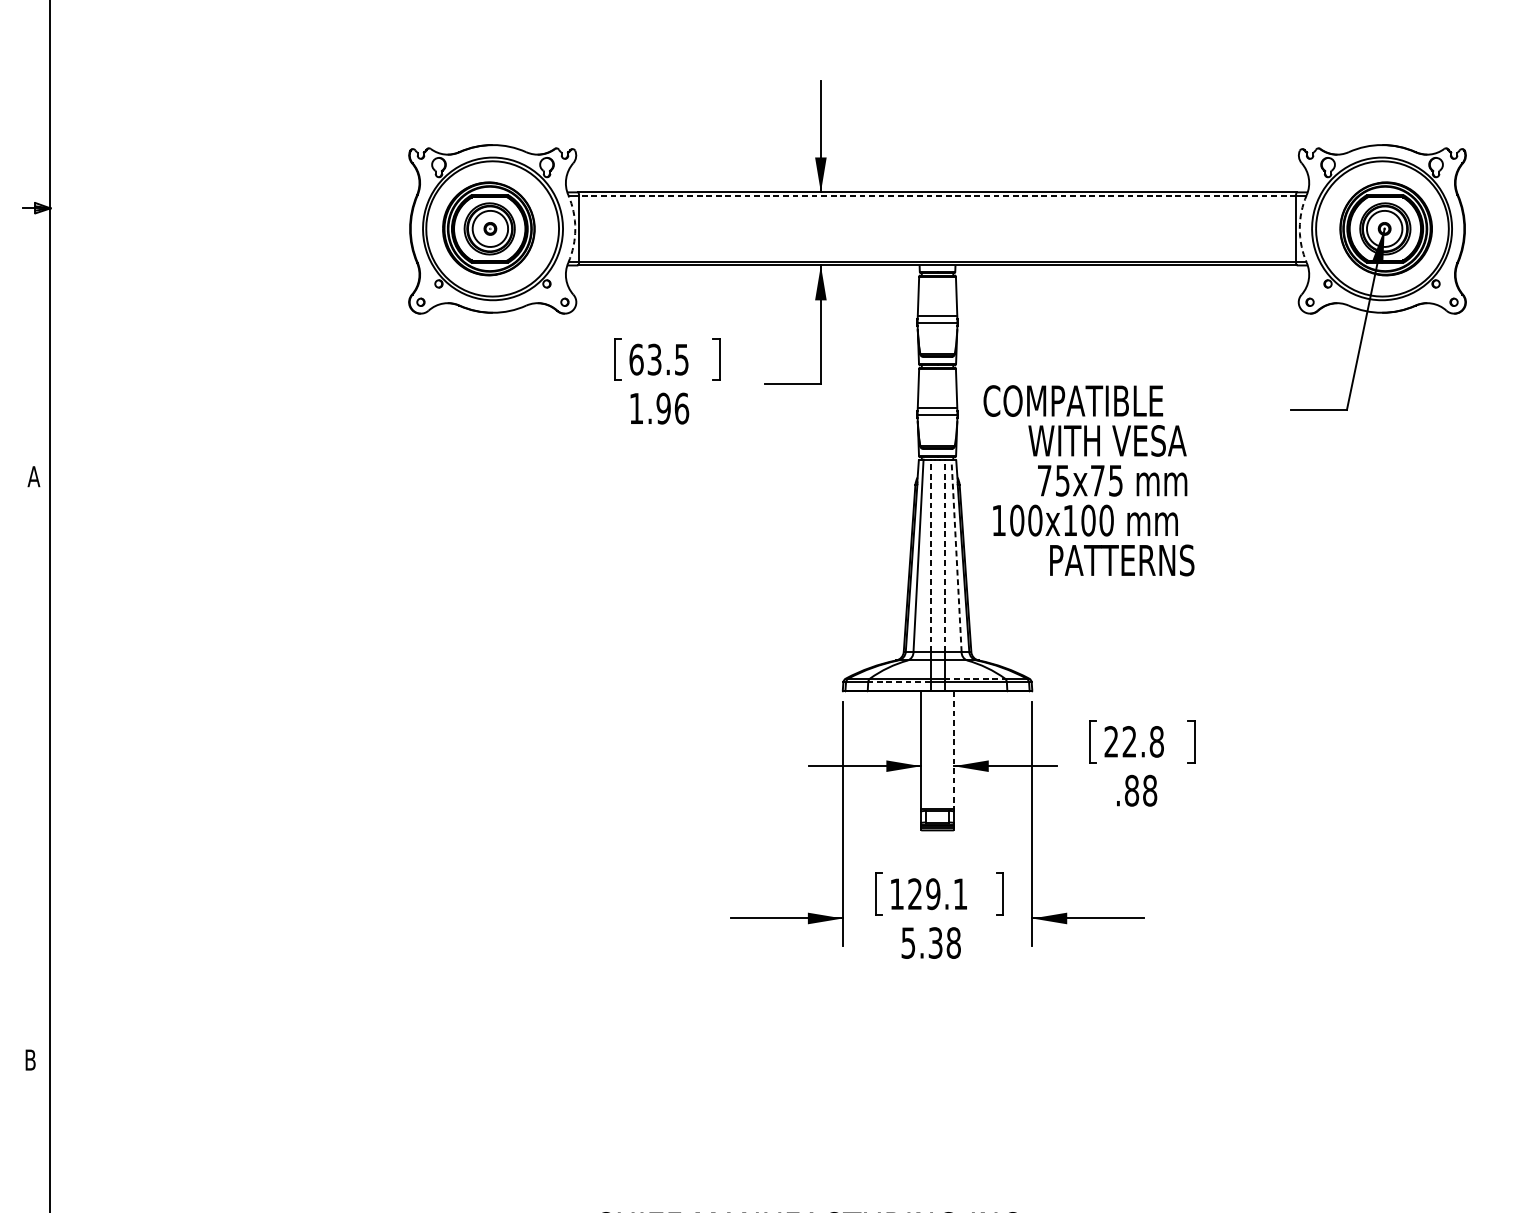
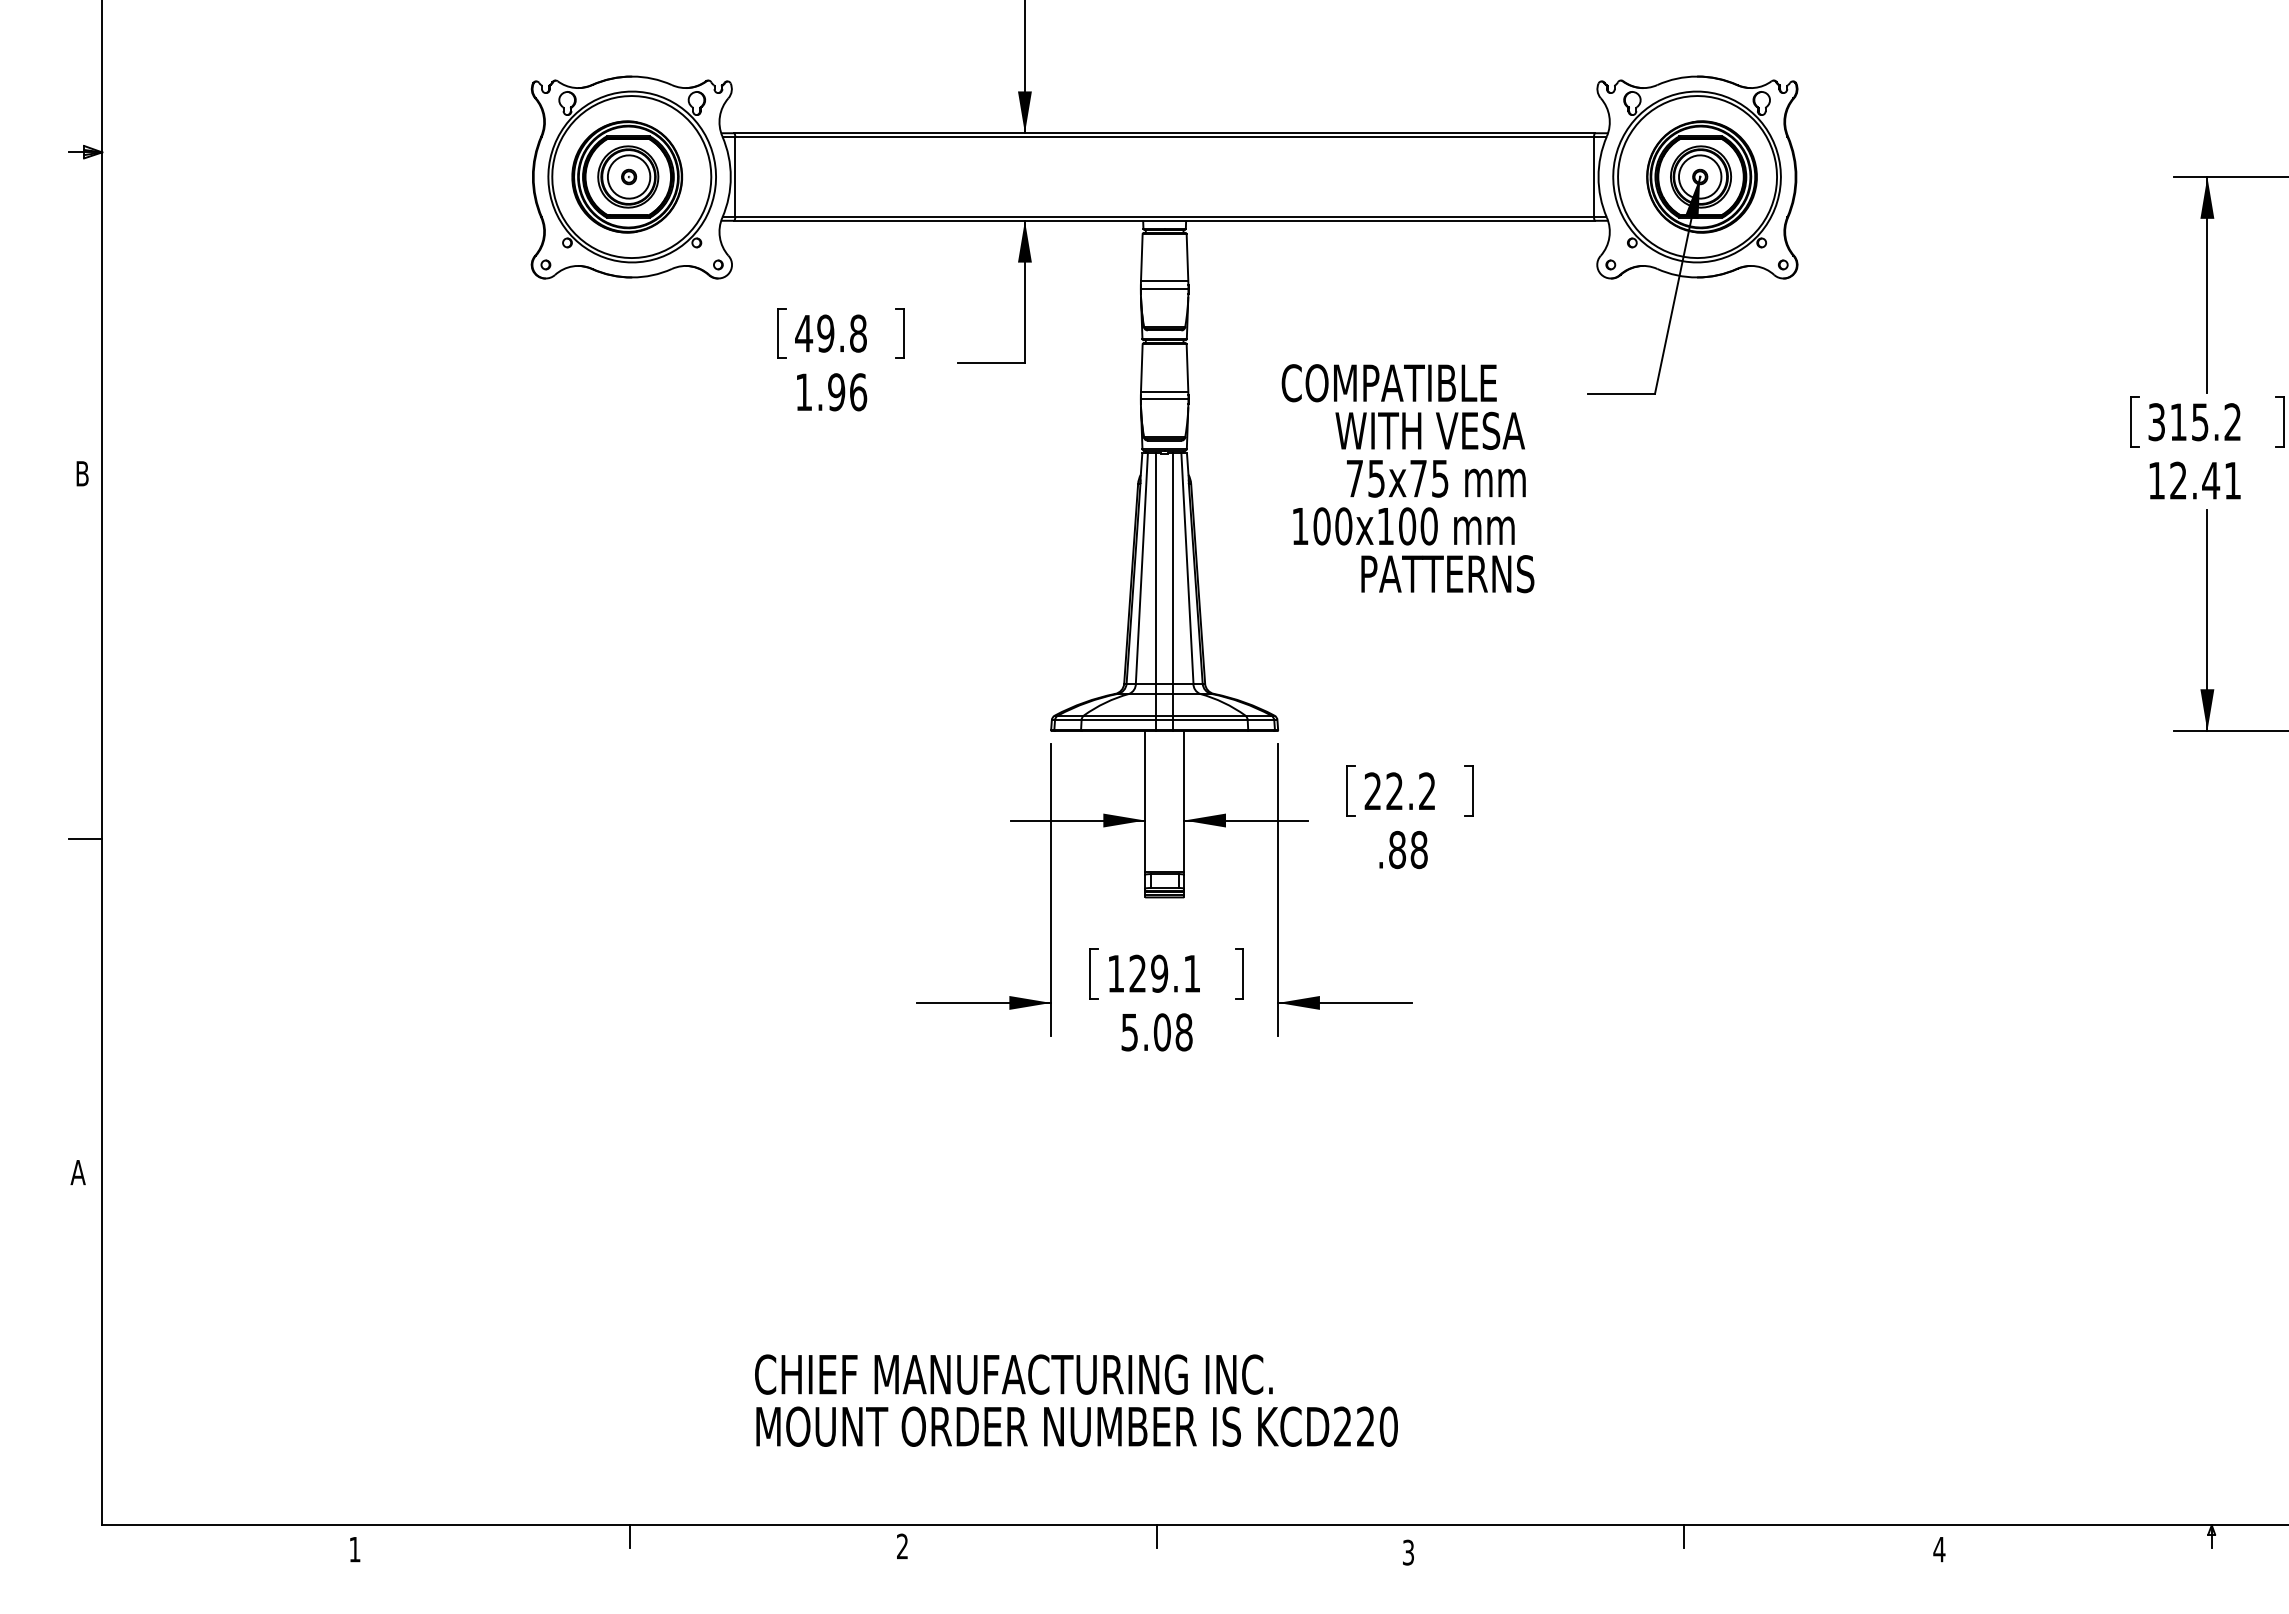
line: (937, 195) -> (1164, 137), dashed -> solid
arc: (575, 229) -> (730, 177), dashed -> solid
arc: (1299, 229) -> (1598, 177), dashed -> solid
text: (658, 359) -> (830, 333), 63.5 -> 49.8
text: (33, 476) -> (81, 473), A -> B
text: (1088, 480) -> (1407, 478), moved
line: (930, 555) -> (1156, 568), dashed -> solid
line: (944, 555) -> (1173, 568), dashed -> solid
line: (956, 555) -> (1187, 568), dashed -> solid
line: (974, 678) -> (1209, 715), dashed -> solid
line: (899, 682) -> (1118, 720), dashed -> solid
text: (1156, 741) -> (1426, 791), 22.8 -> 22.2
line: (954, 750) -> (1184, 801), dashed -> solid
line: (36, 781) -> (85, 838), added
text: (934, 943) -> (1161, 1032), 5.38 -> 5.08
text: (29, 1060) -> (77, 1172), B -> A

